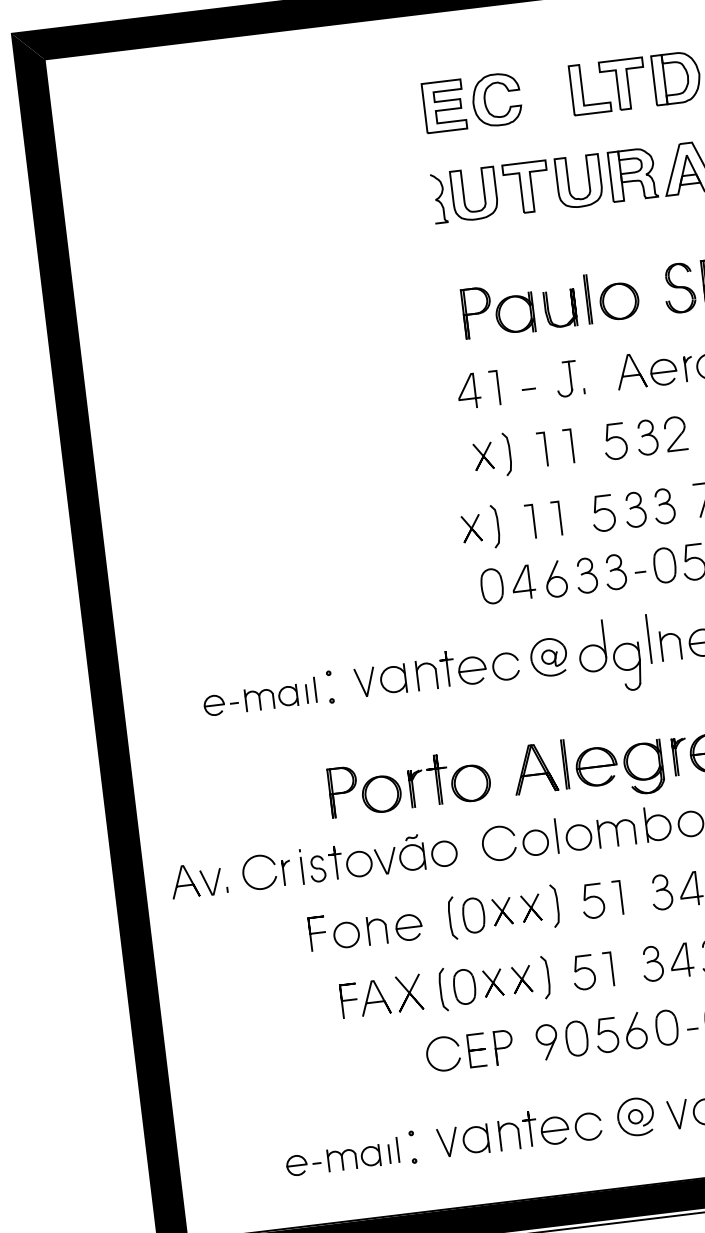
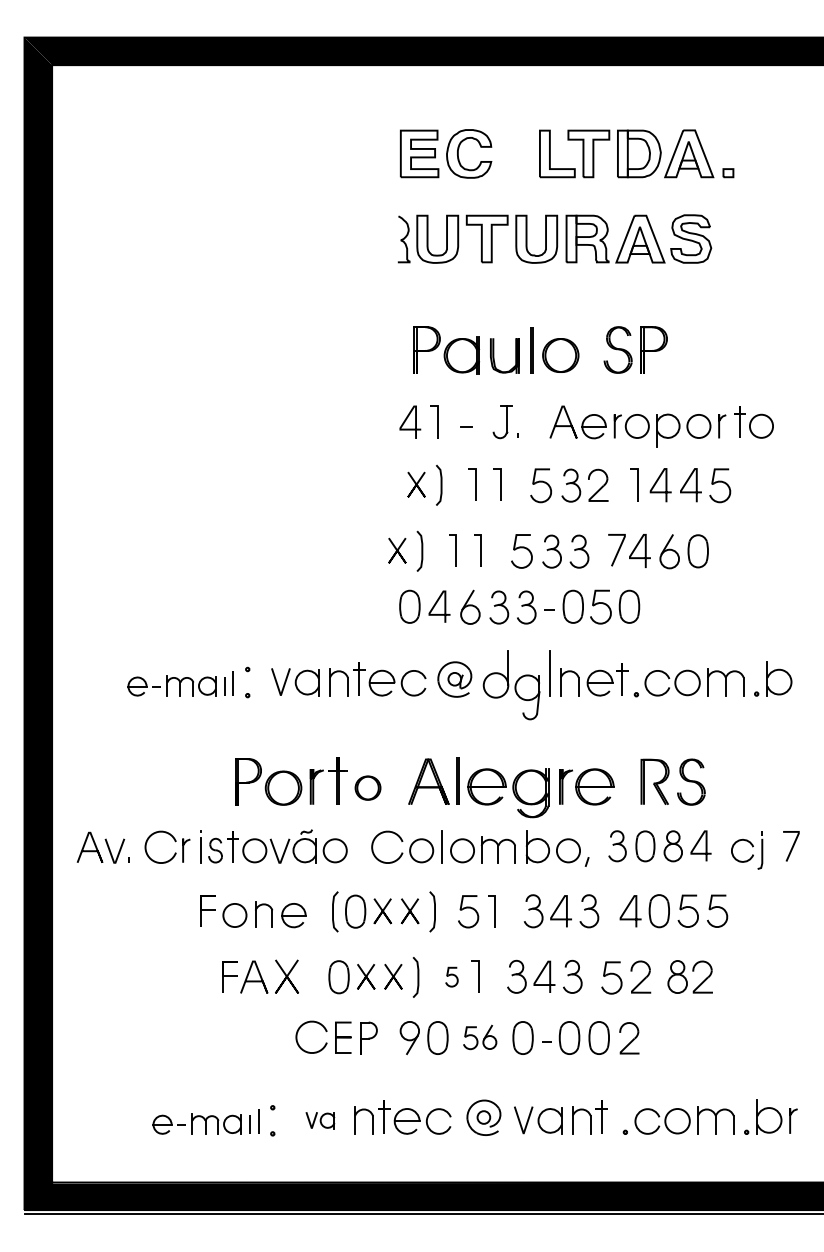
part: (470, 782) -> (367, 787), size x0.7
part: (583, 971) -> (451, 976), size x0.6
curve: (441, 990) -> (317, 977), removed
part: (621, 1032) -> (480, 1037), size x0.7
part: (463, 1140) -> (320, 1120), size x0.6

